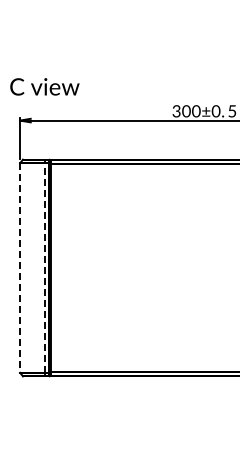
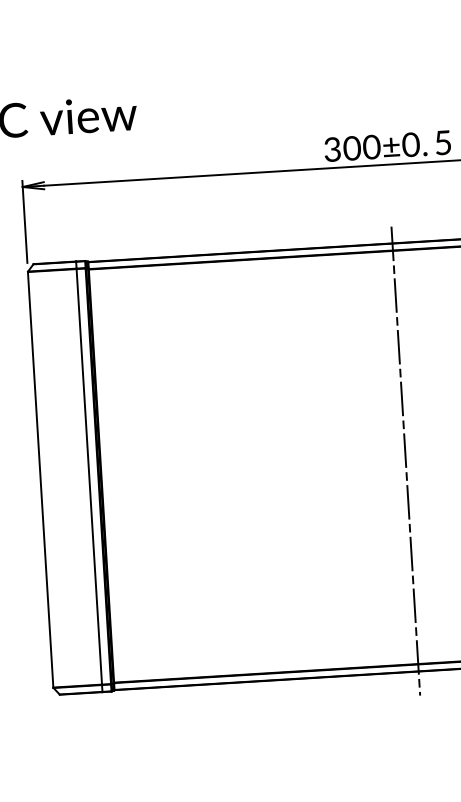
line: (20, 268) -> (41, 480), dashed -> solid
line: (44, 268) -> (89, 477), dashed -> solid
line: (203, 269) -> (405, 460), added

